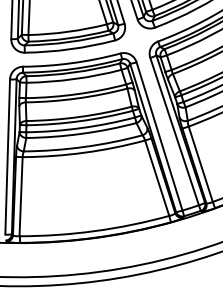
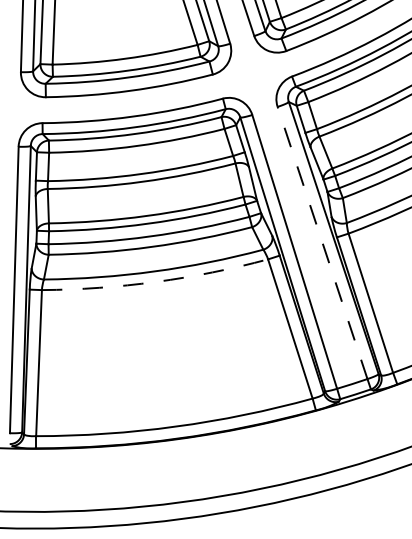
line: (174, 131) -> (322, 242), solid -> dashed
arc: (84, 152) -> (156, 281), solid -> dashed

